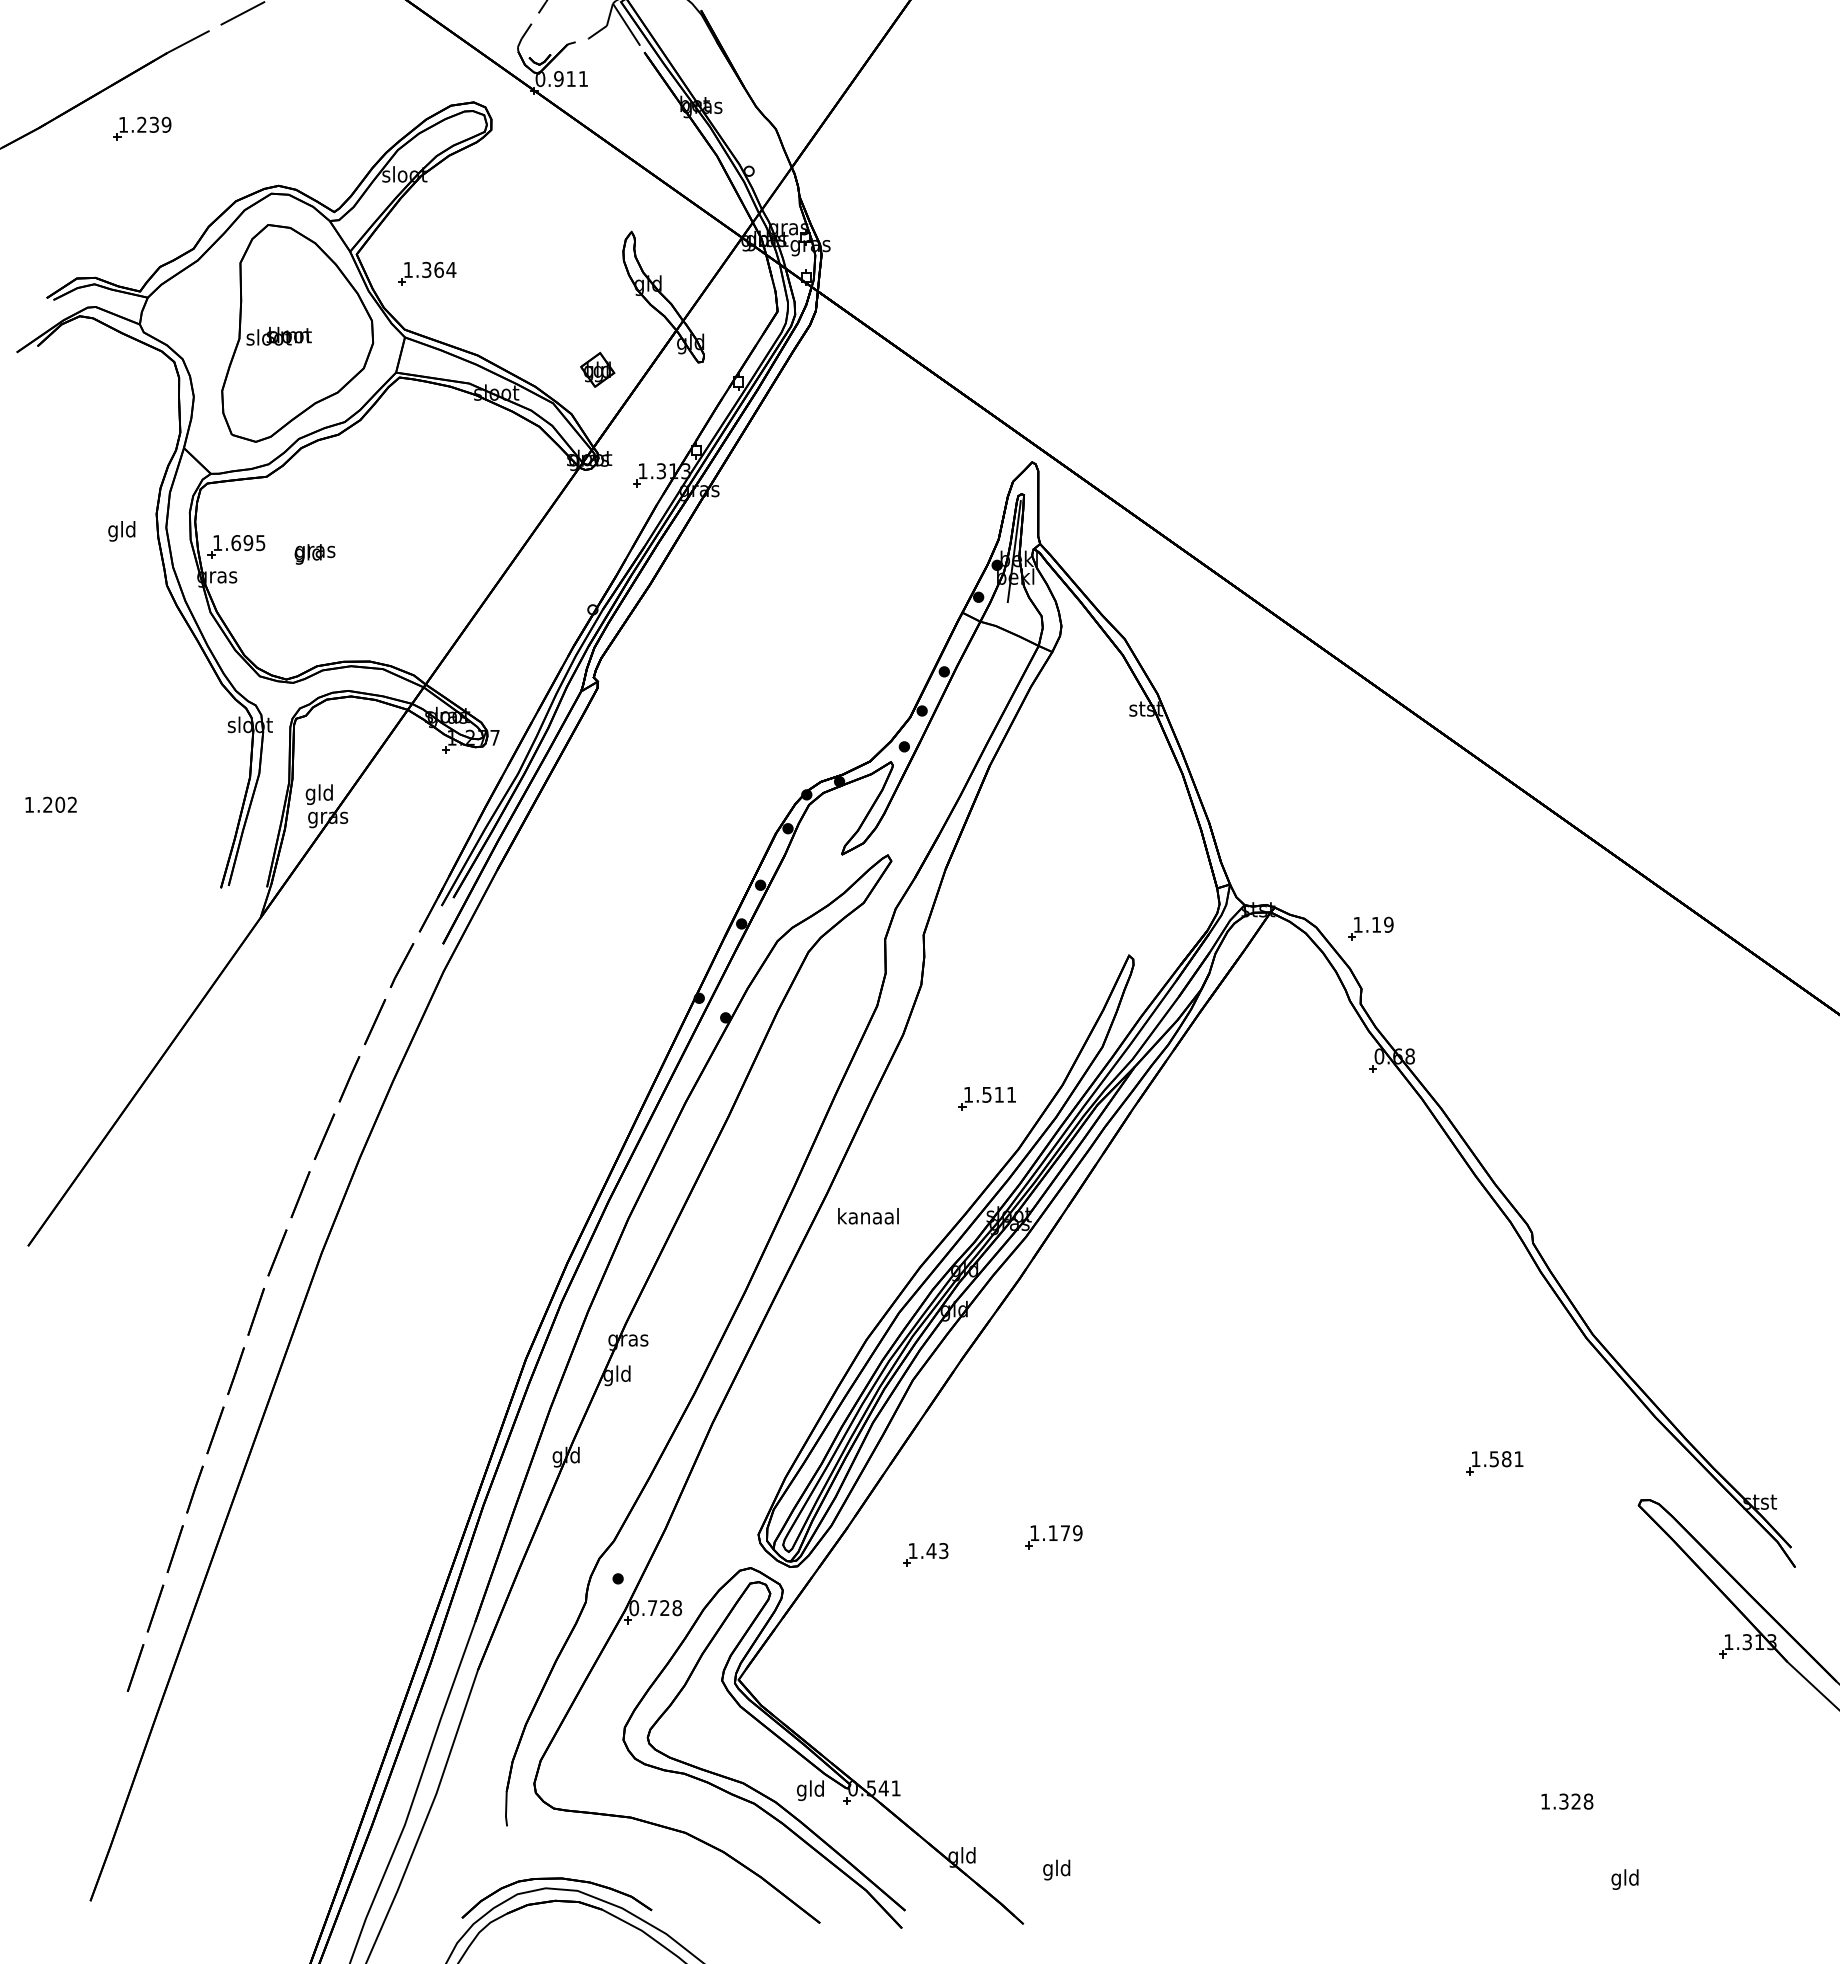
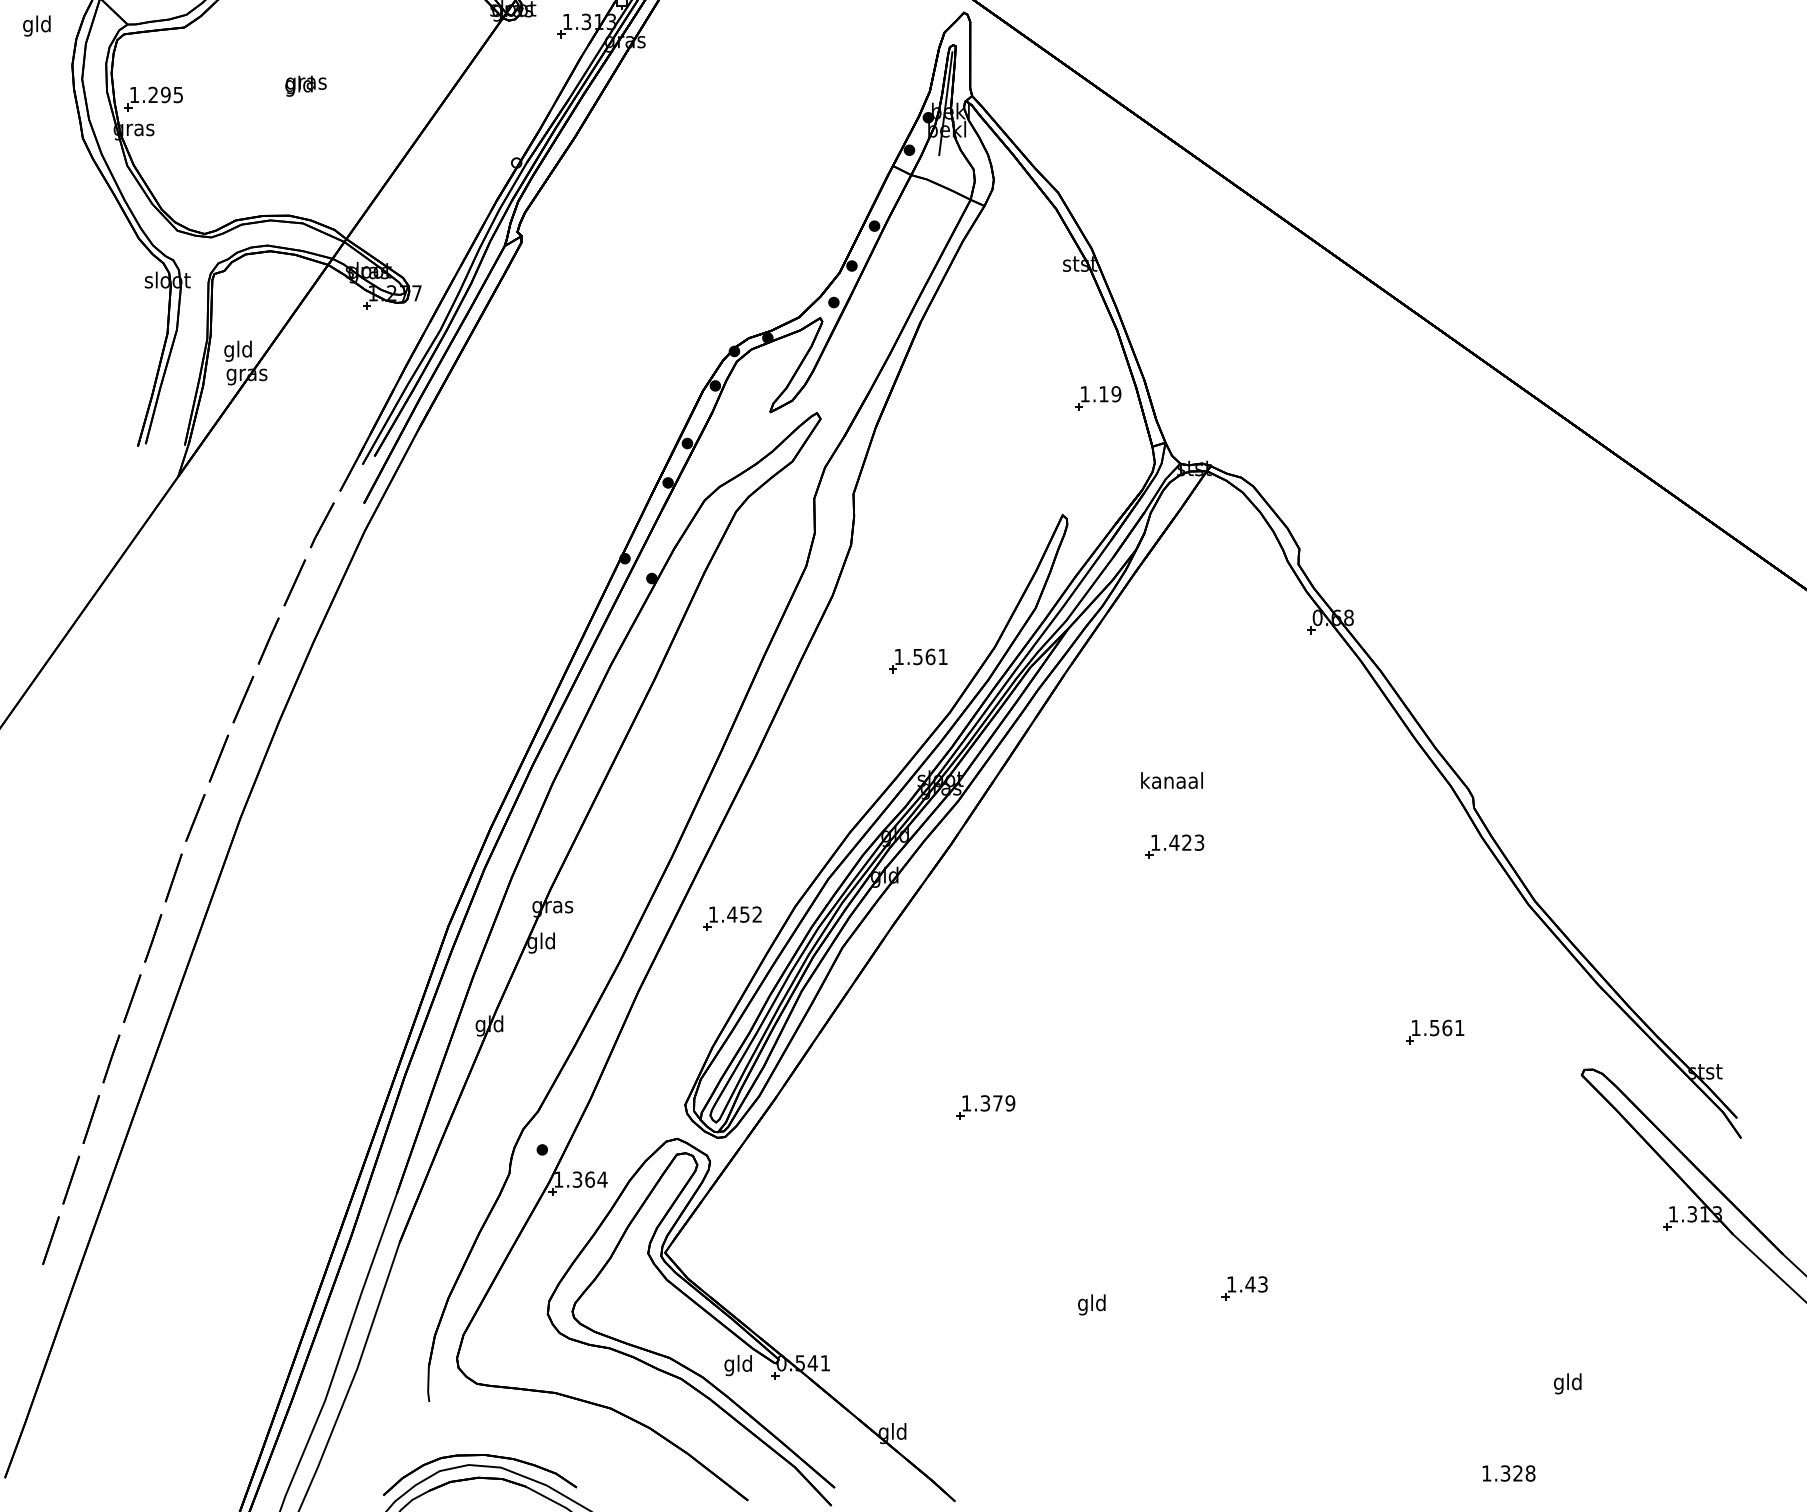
text: (121, 531) -> (36, 26), moved
text: (236, 543) -> (153, 95), 1.695 -> 1.295
text: (314, 554) -> (305, 86), moved
part: (1370, 928) -> (1097, 397), moved
text: (999, 1094) -> (930, 656), 1.511 -> 1.561
text: (868, 1216) -> (1172, 780), moved
part: (1238, 1281) -> (1174, 847), added
part: (804, 1351) -> (732, 918), added
text: (1506, 1459) -> (1447, 1028), 1.581 -> 1.561
text: (1052, 1533) -> (984, 1103), 1.179 -> 1.379
part: (925, 1554) -> (1244, 1288), moved
text: (655, 1608) -> (580, 1180), 0.728 -> 1.364
text: (1567, 1801) -> (1509, 1473), moved
text: (1056, 1869) -> (1091, 1304), moved
text: (1624, 1879) -> (1567, 1383), moved

